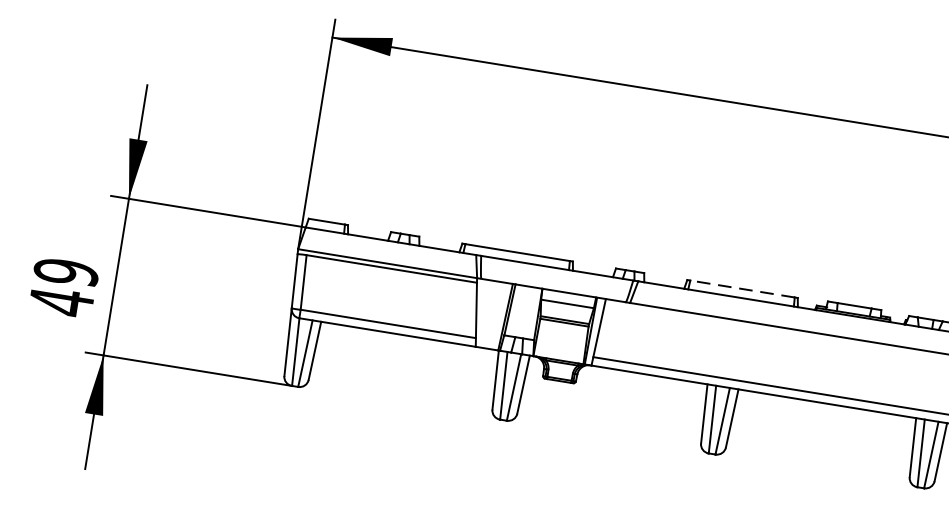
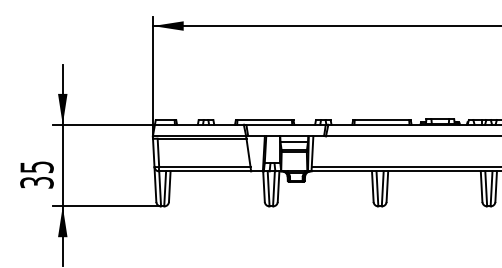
text: (62, 288) -> (36, 175), 49 -> 35
line: (741, 289) -> (381, 120), dashed -> solid

